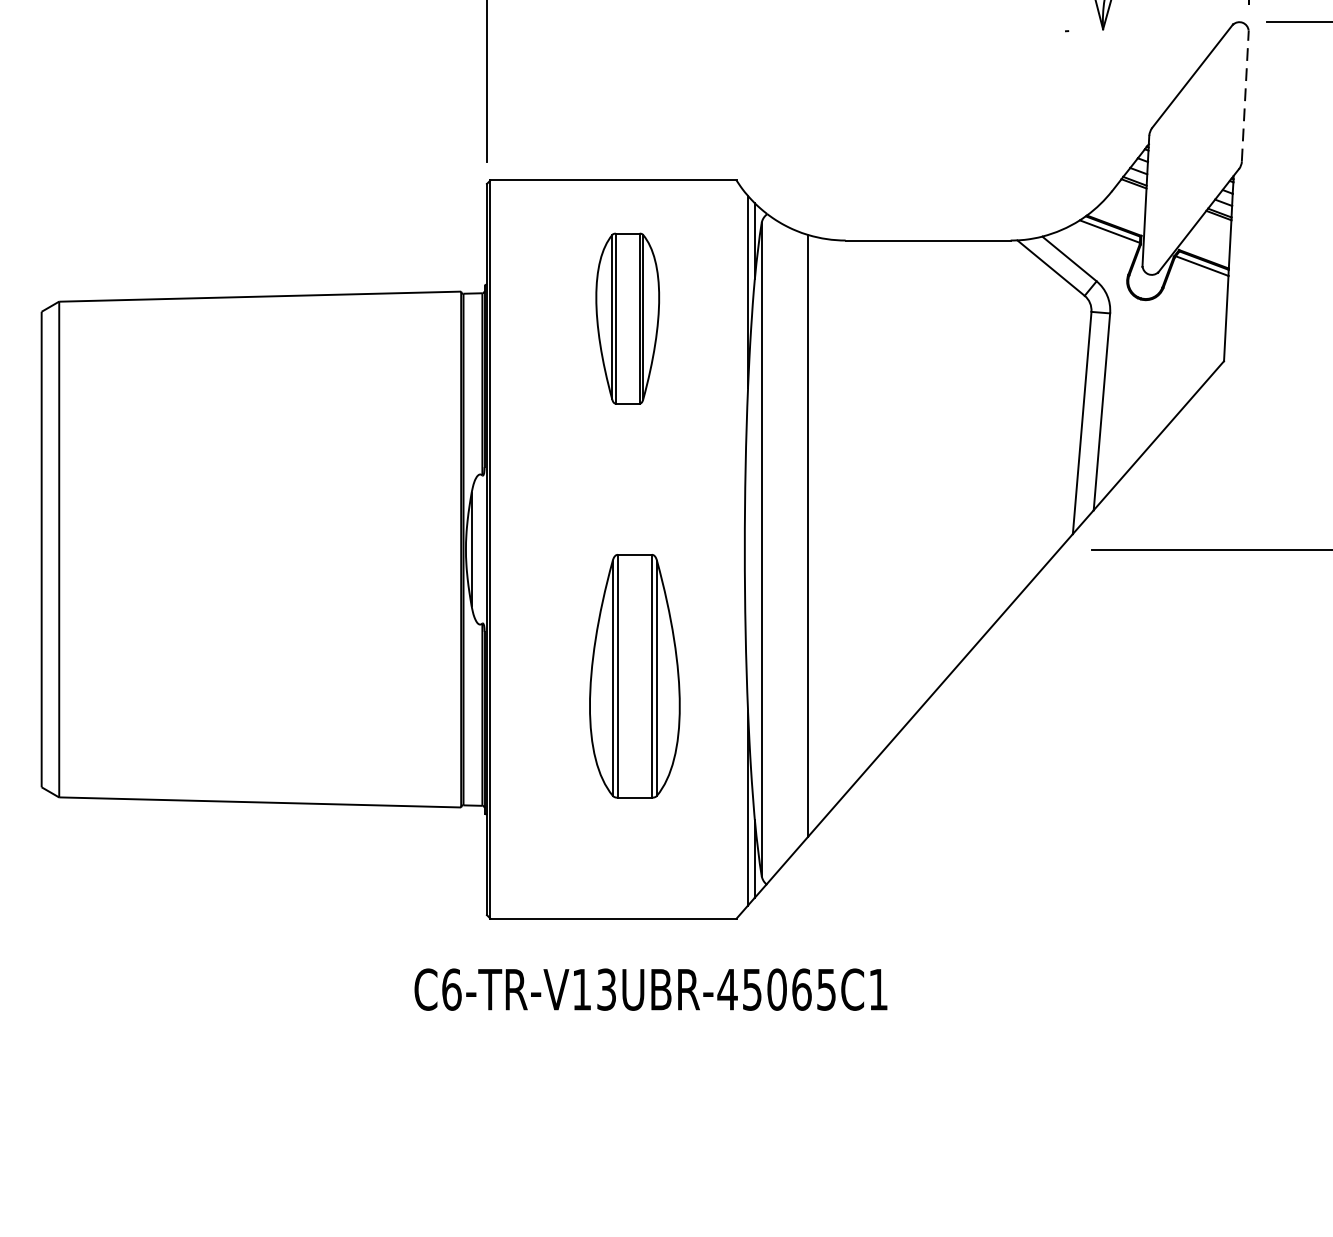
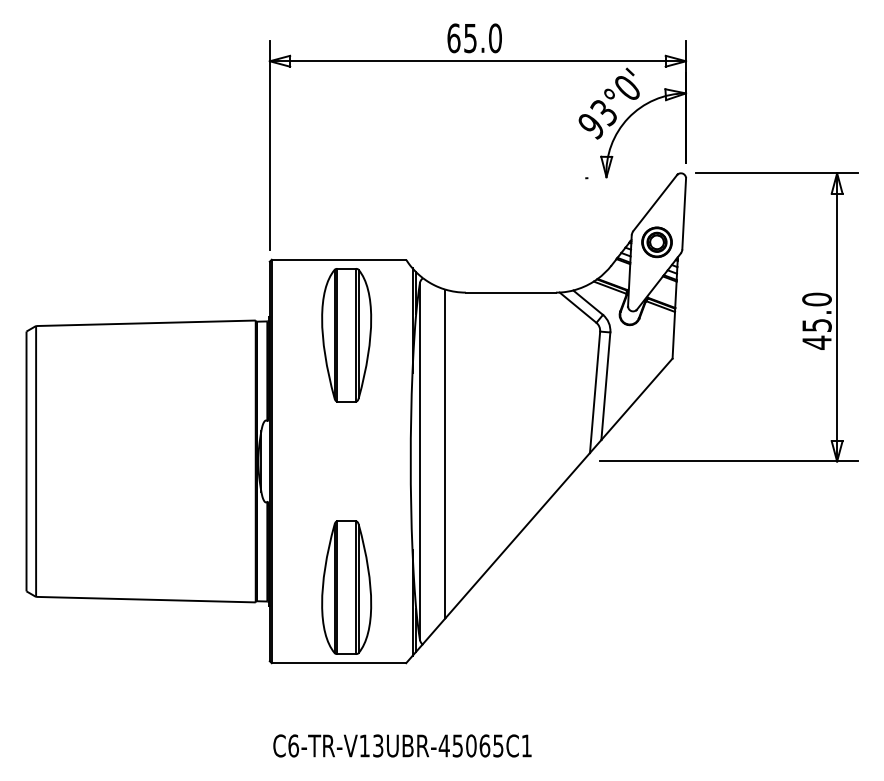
line: (1245, 95) -> (684, 213), dashed -> solid
part: (1194, 148) -> (656, 242), added
part: (627, 319) -> (346, 335), size x1.43
part: (634, 675) -> (346, 587), moved
text: (651, 988) -> (402, 745), moved

